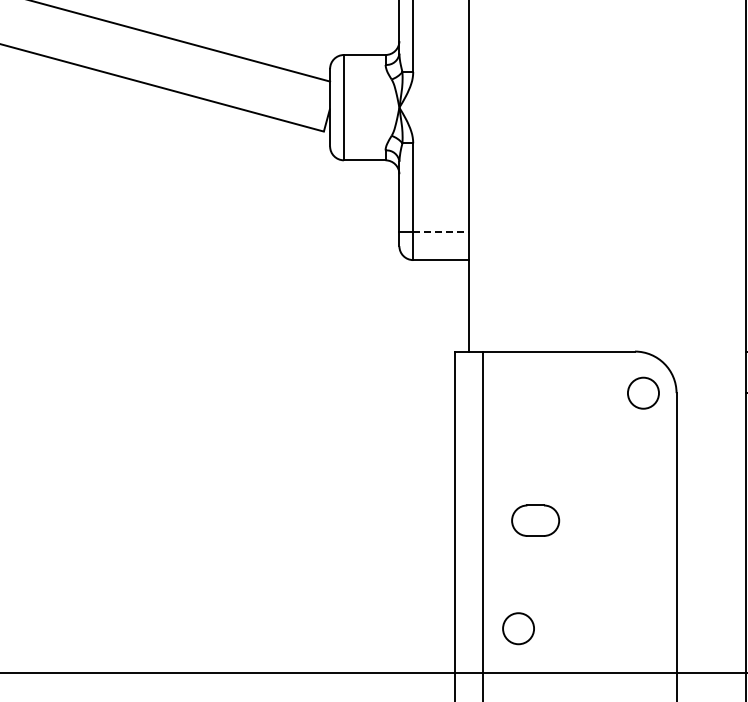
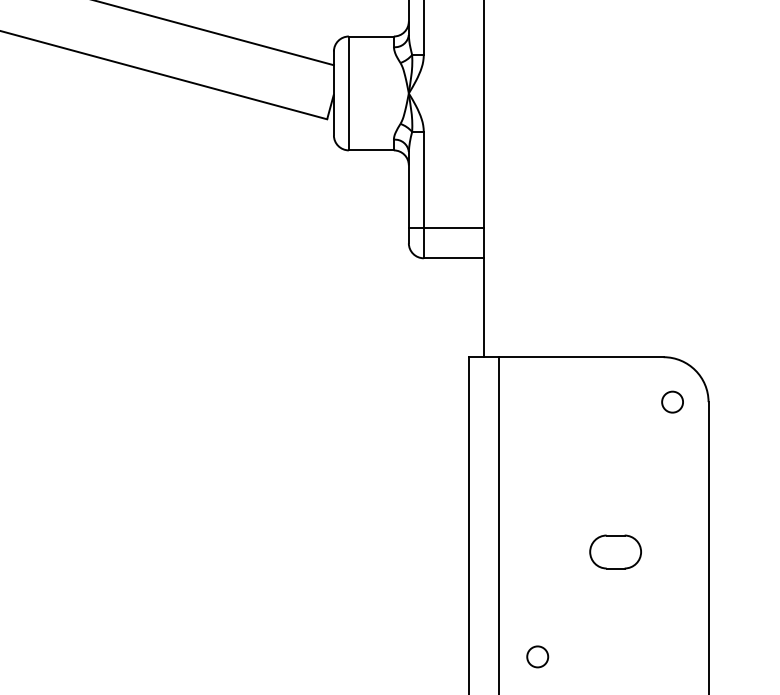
line: (440, 232) -> (453, 228), dashed -> solid
circle: (642, 392) -> (671, 401), size x0.62
part: (535, 520) -> (615, 551), moved
circle: (518, 628) -> (537, 656), size x0.62

